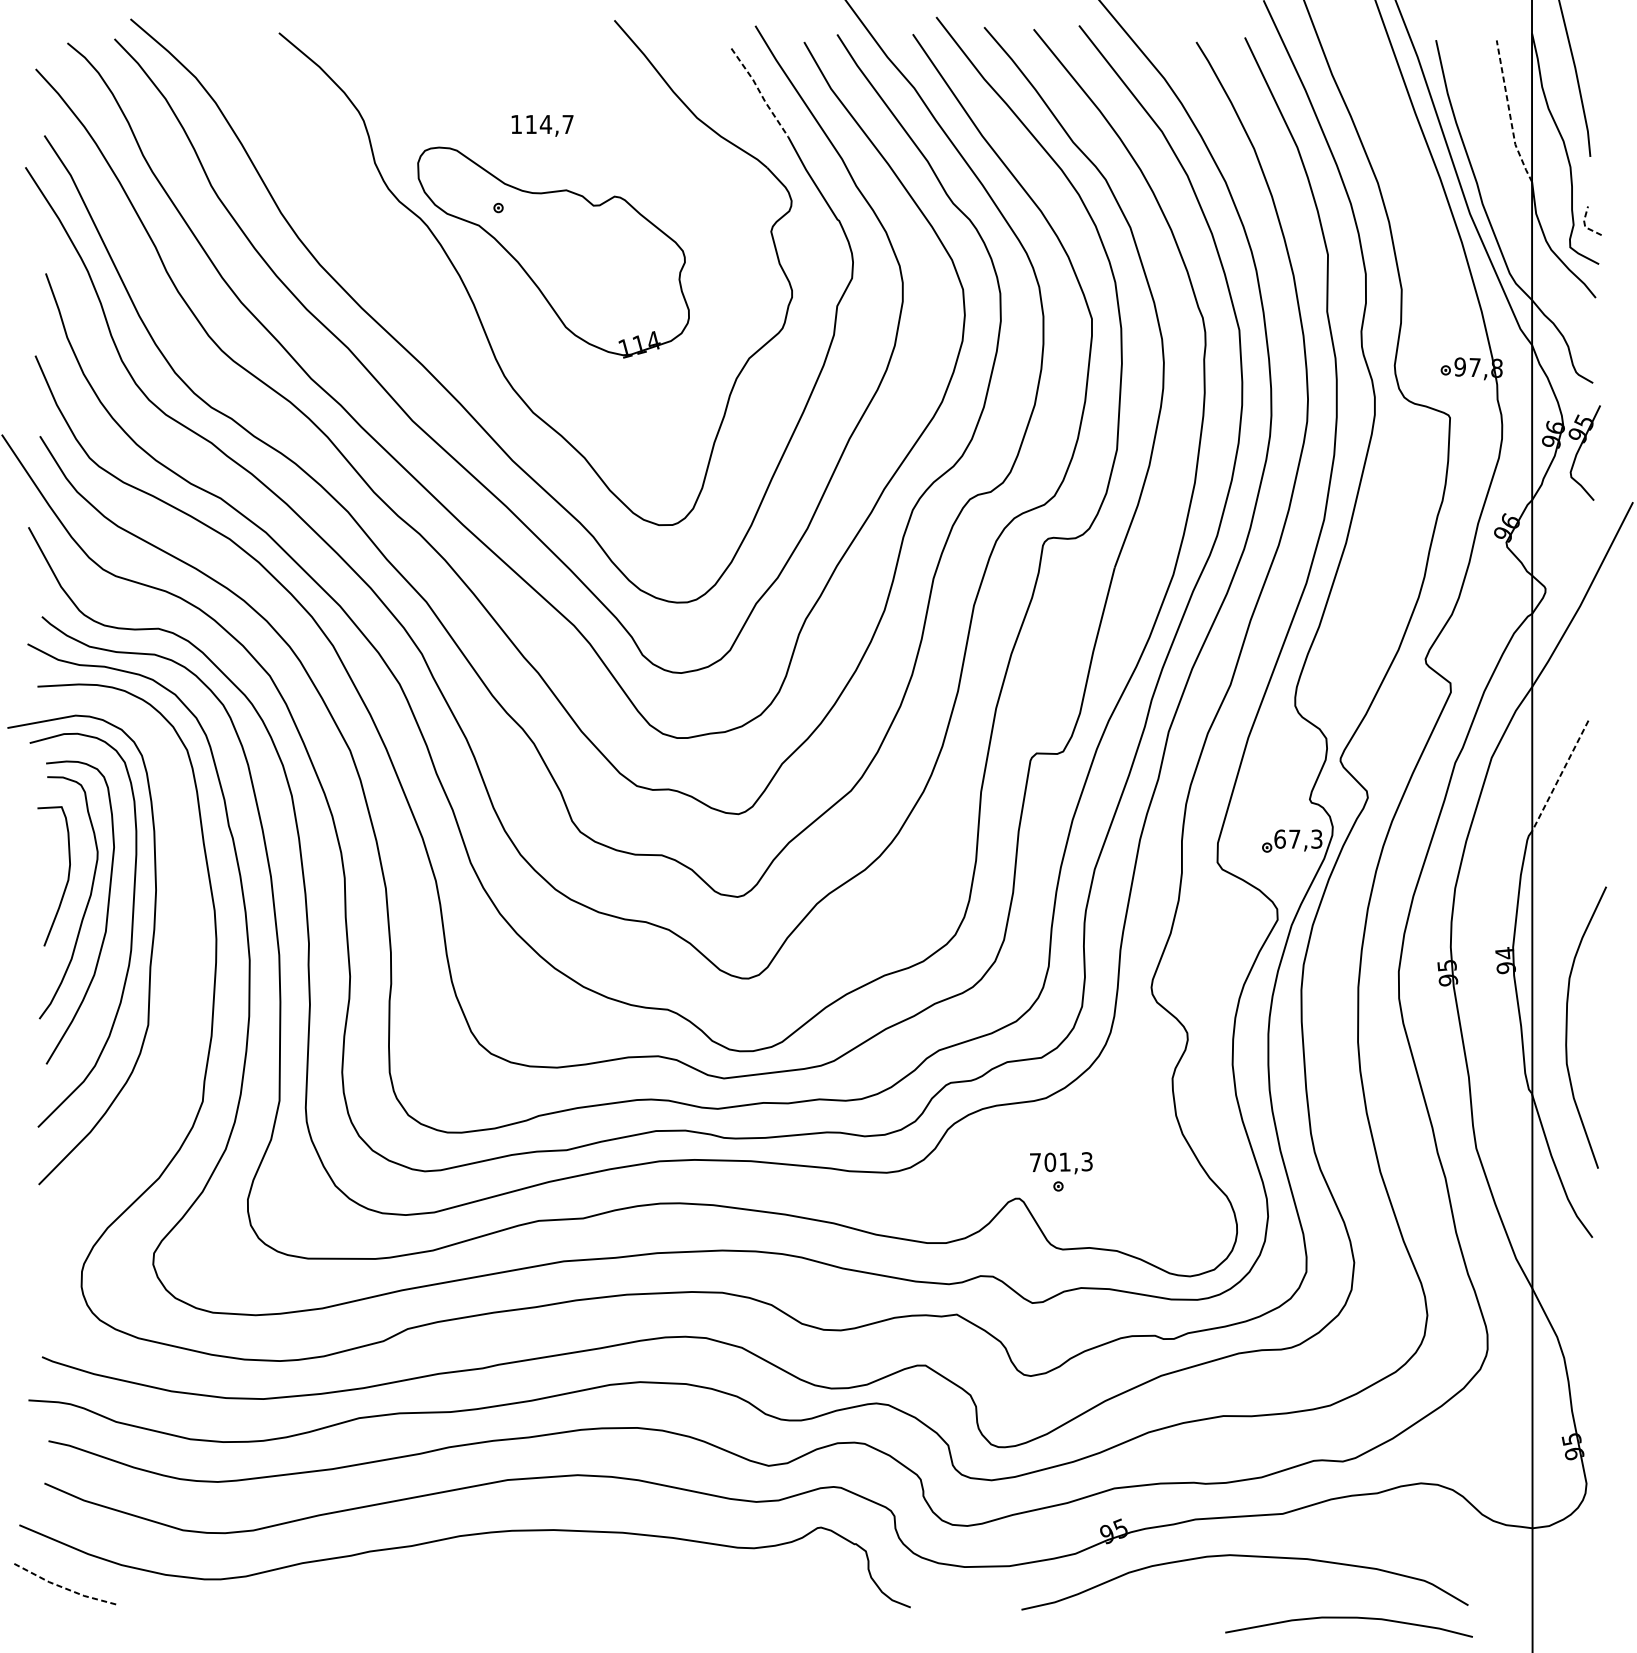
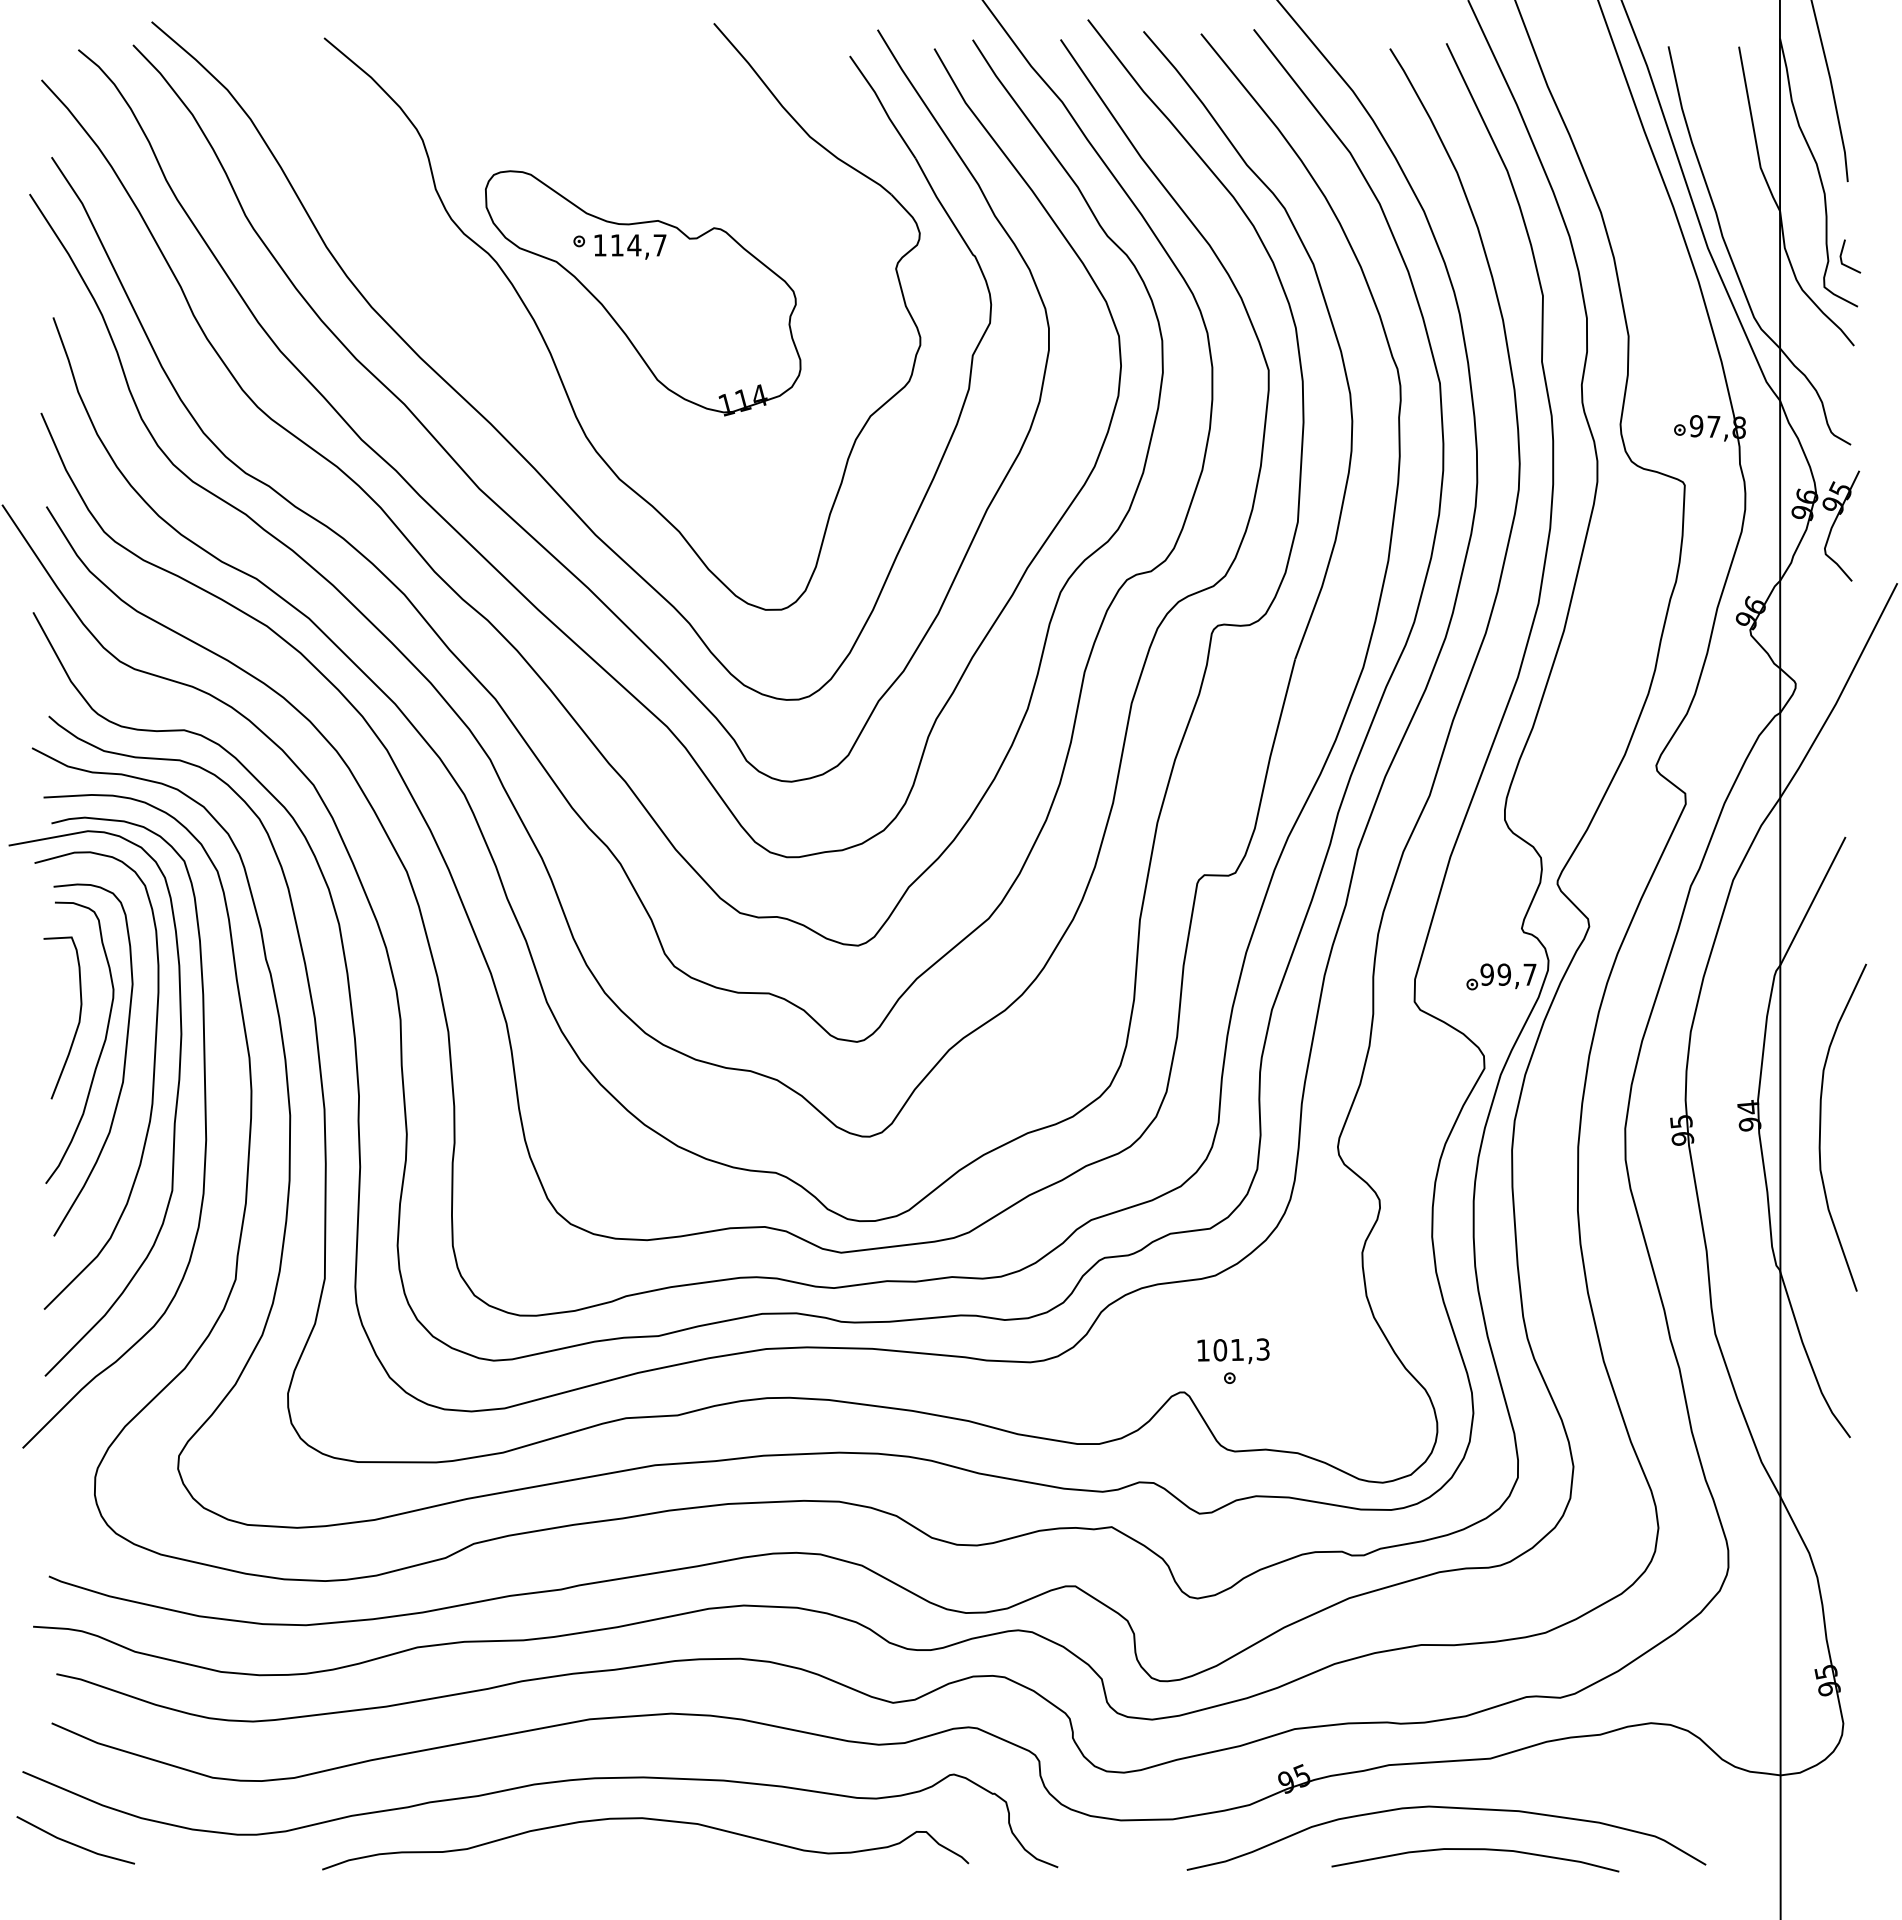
line: (760, 92) -> (883, 107), dashed -> solid
line: (1510, 113) -> (1754, 131), dashed -> solid
text: (542, 125) -> (630, 246), moved
line: (1584, 225) -> (1841, 261), dashed -> solid
line: (1560, 776) -> (1813, 901), dashed -> solid
text: (1298, 838) -> (1508, 974), 67,3 -> 99,7
curve: (175, 965) -> (204, 1121), added
curve: (1567, 1026) -> (1821, 1126), moved
text: (1034, 1162) -> (1202, 1350), 701,3 -> 101,3
curve: (555, 1566) -> (645, 1819), added
line: (63, 1587) -> (73, 1844), dashed -> solid
curve: (1349, 1618) -> (1475, 1850), moved

